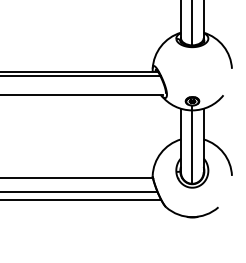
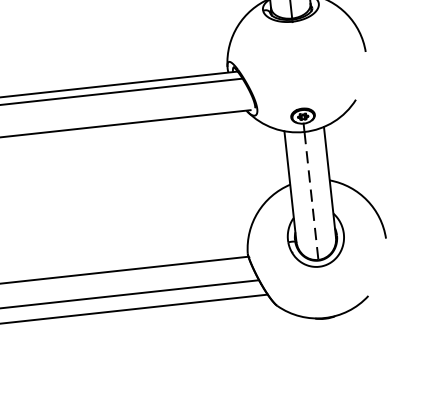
line: (192, 147) -> (311, 196), solid -> dashed

